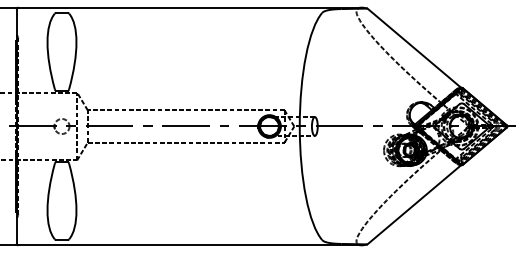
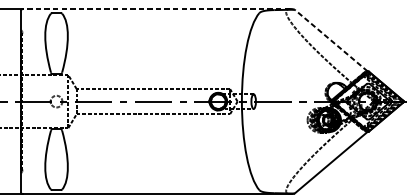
line: (189, 7) -> (155, 8), solid -> dashed
line: (413, 47) -> (330, 40), solid -> dashed

